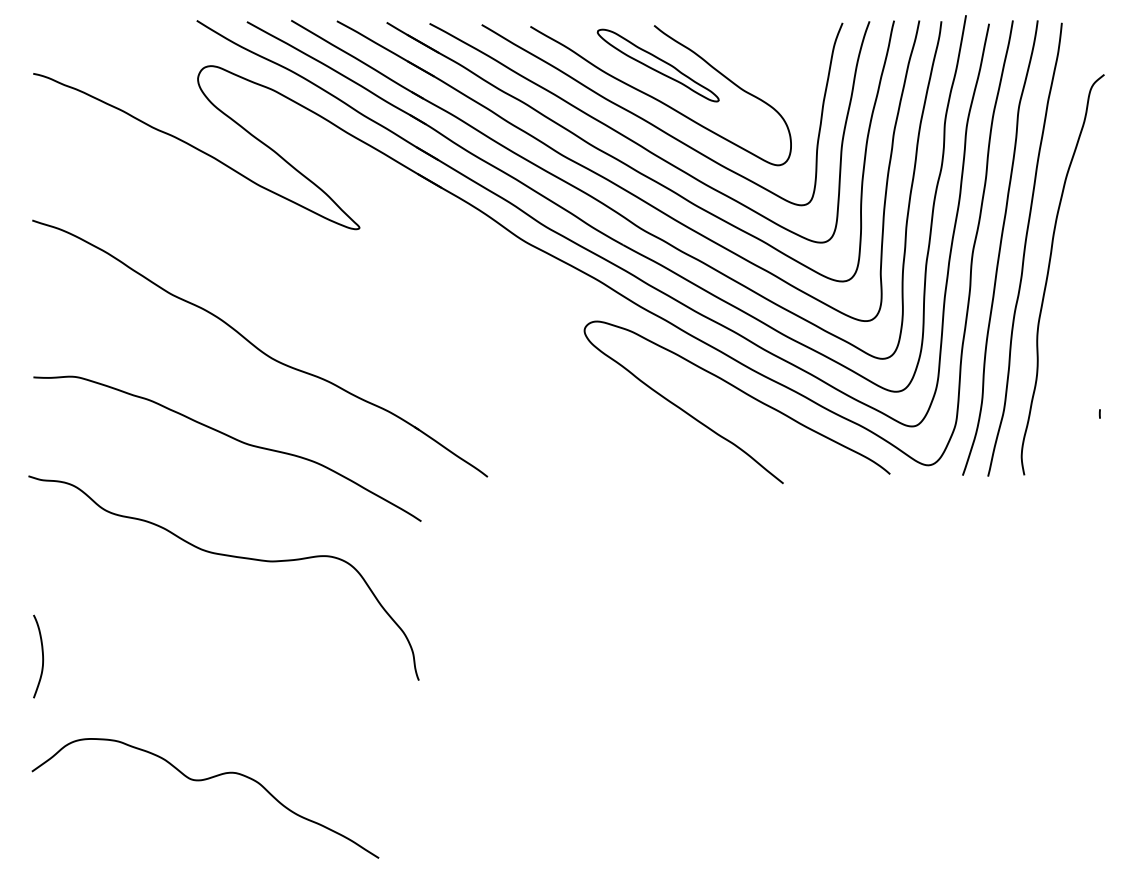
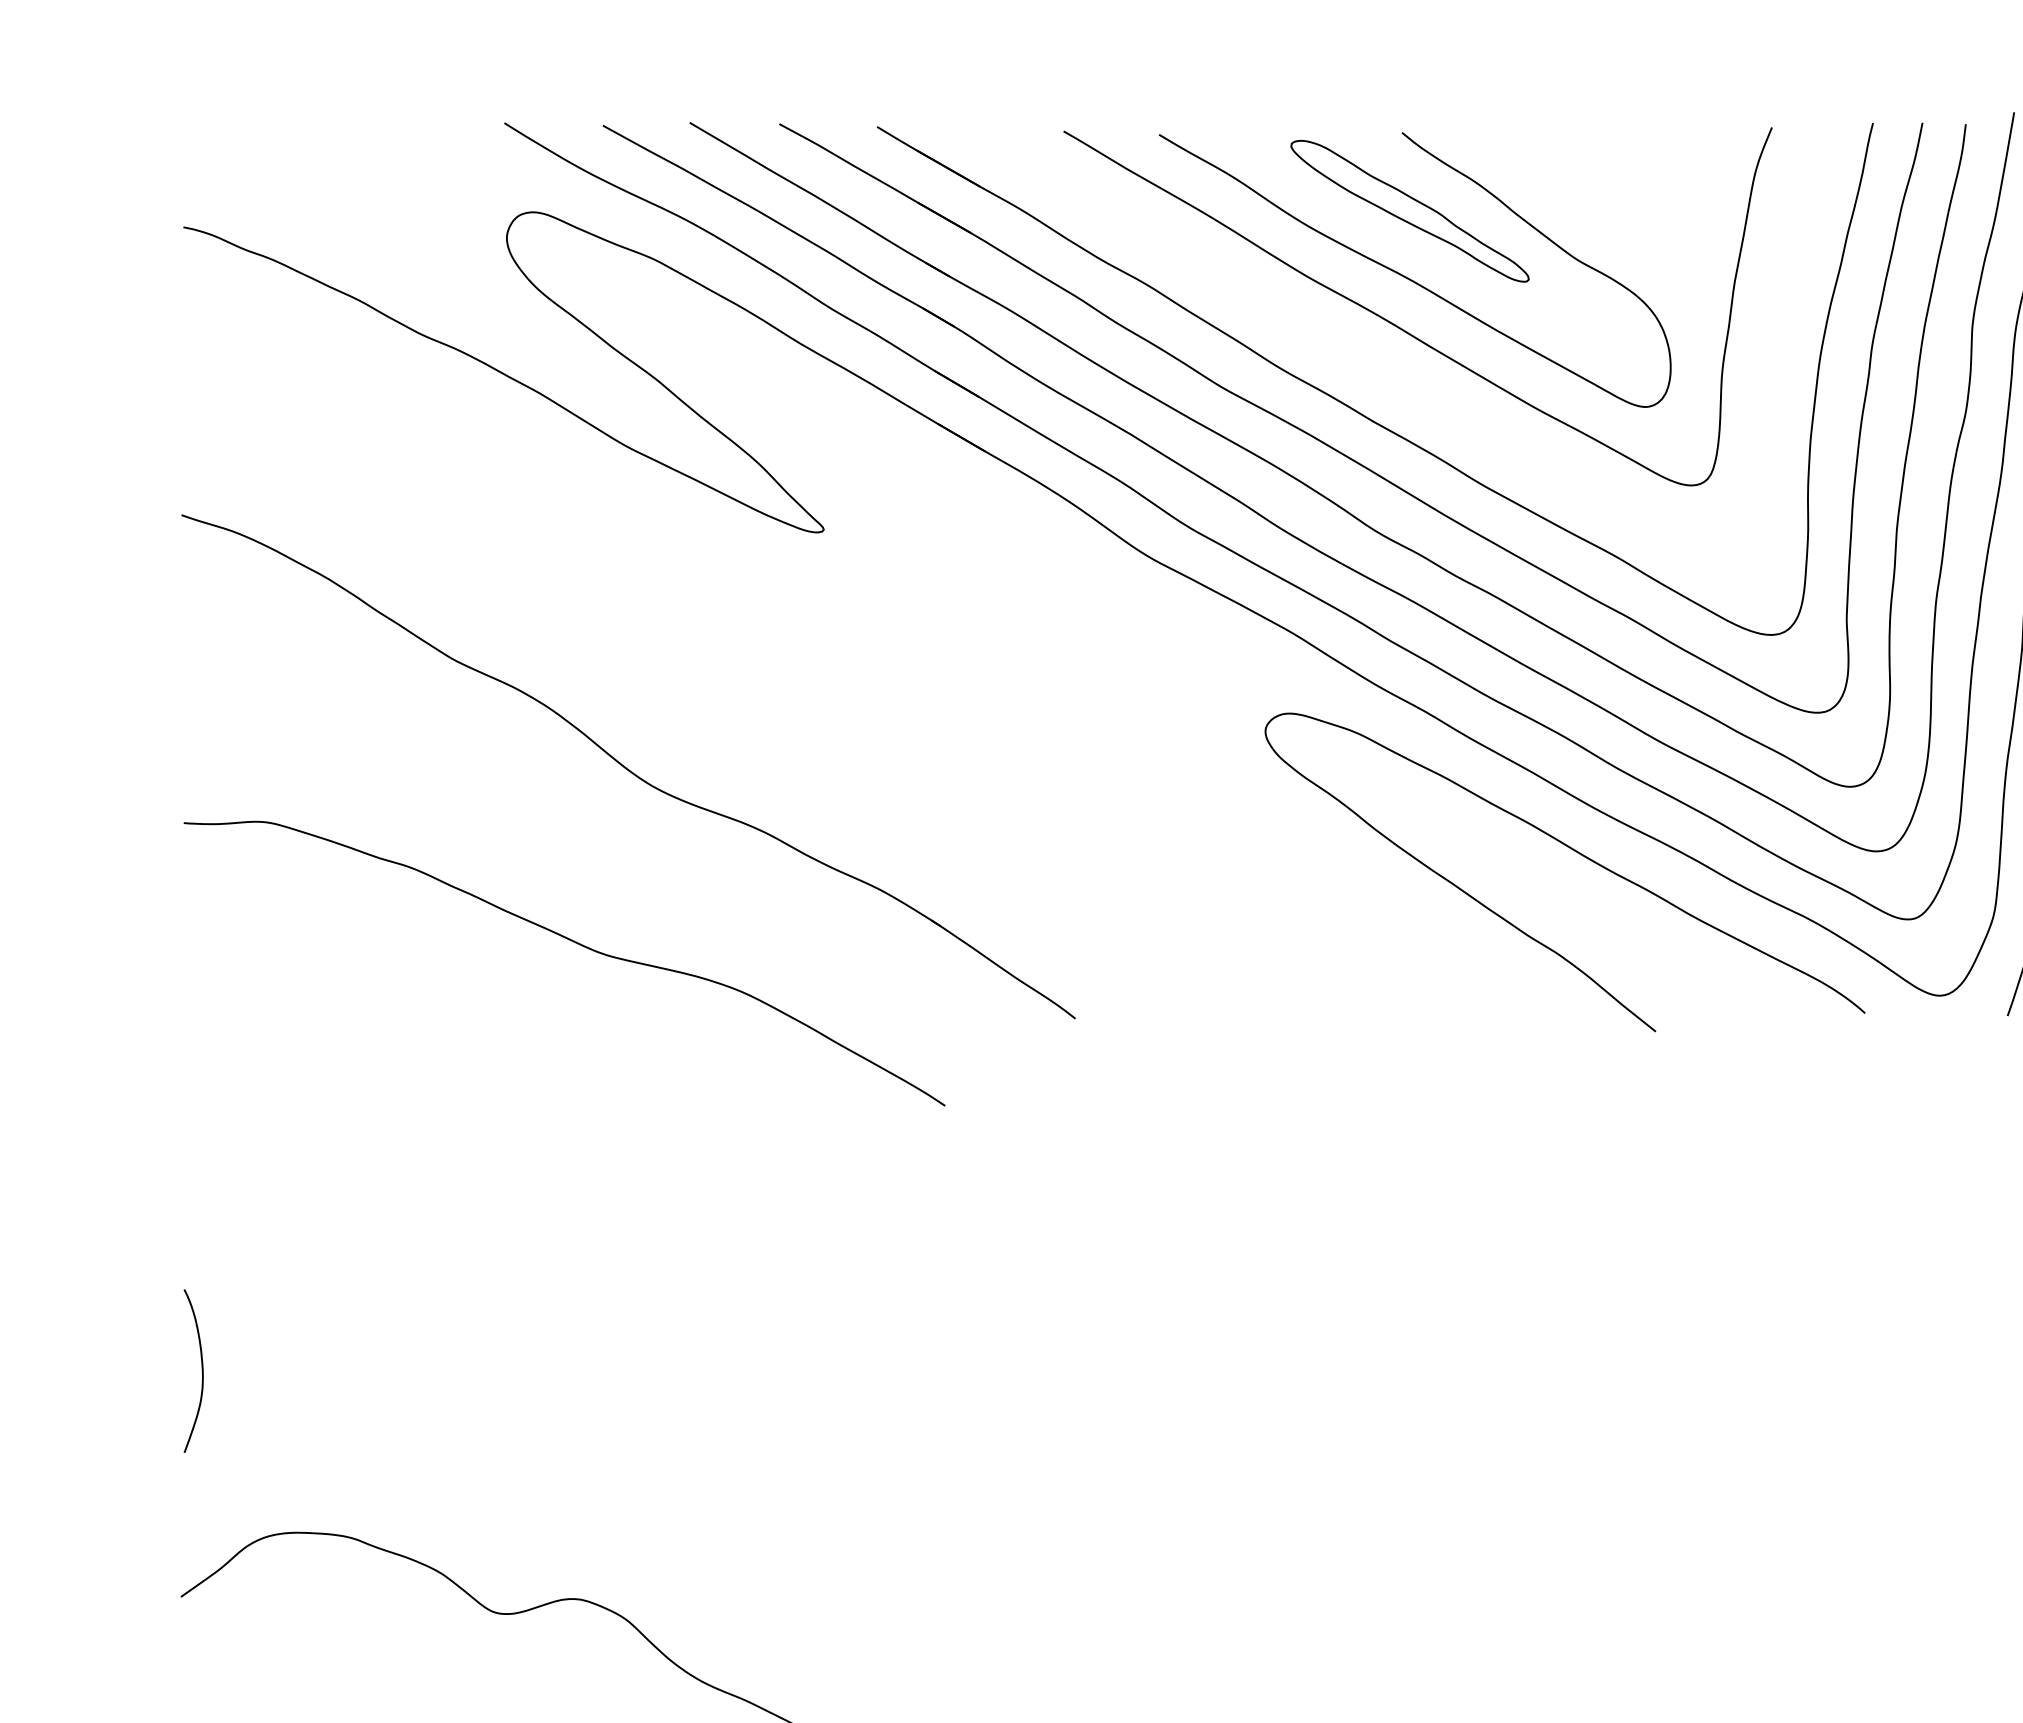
curve: (640, 144) -> (1375, 366), removed
curve: (225, 556) -> (560, 1174), removed

